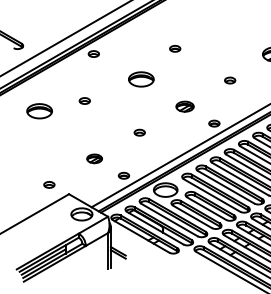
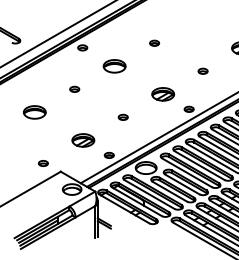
part: (141, 79) -> (114, 66), moved
part: (185, 106) -> (163, 94), size x1.43
part: (39, 111) -> (34, 112), moved
part: (94, 158) -> (83, 140), size x1.67

